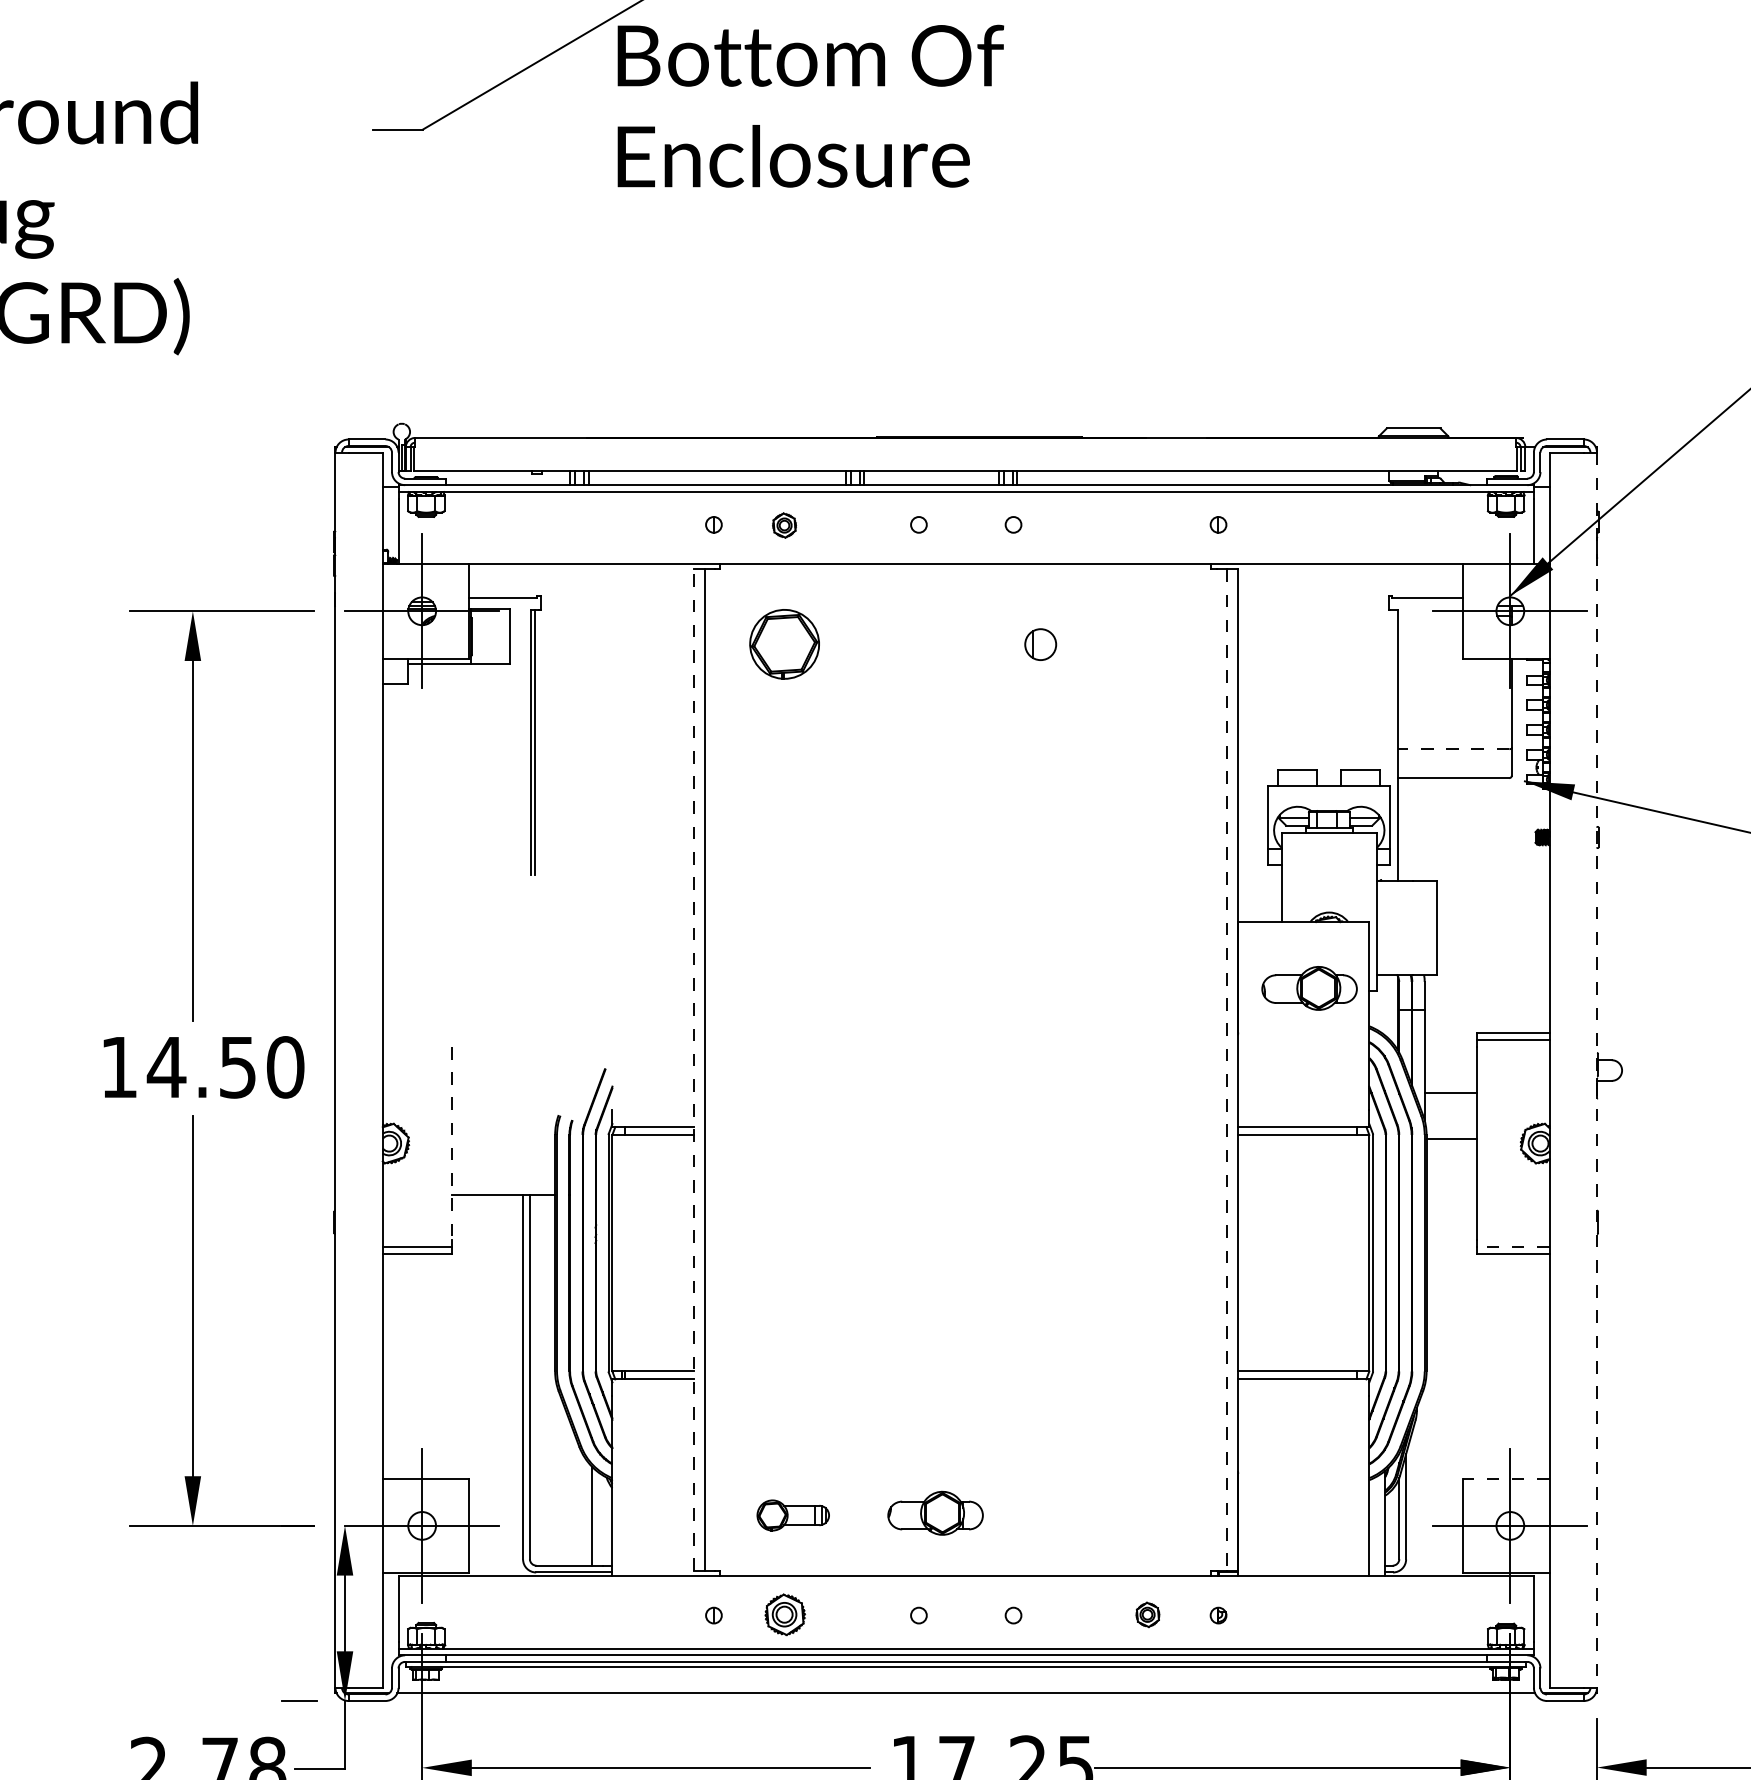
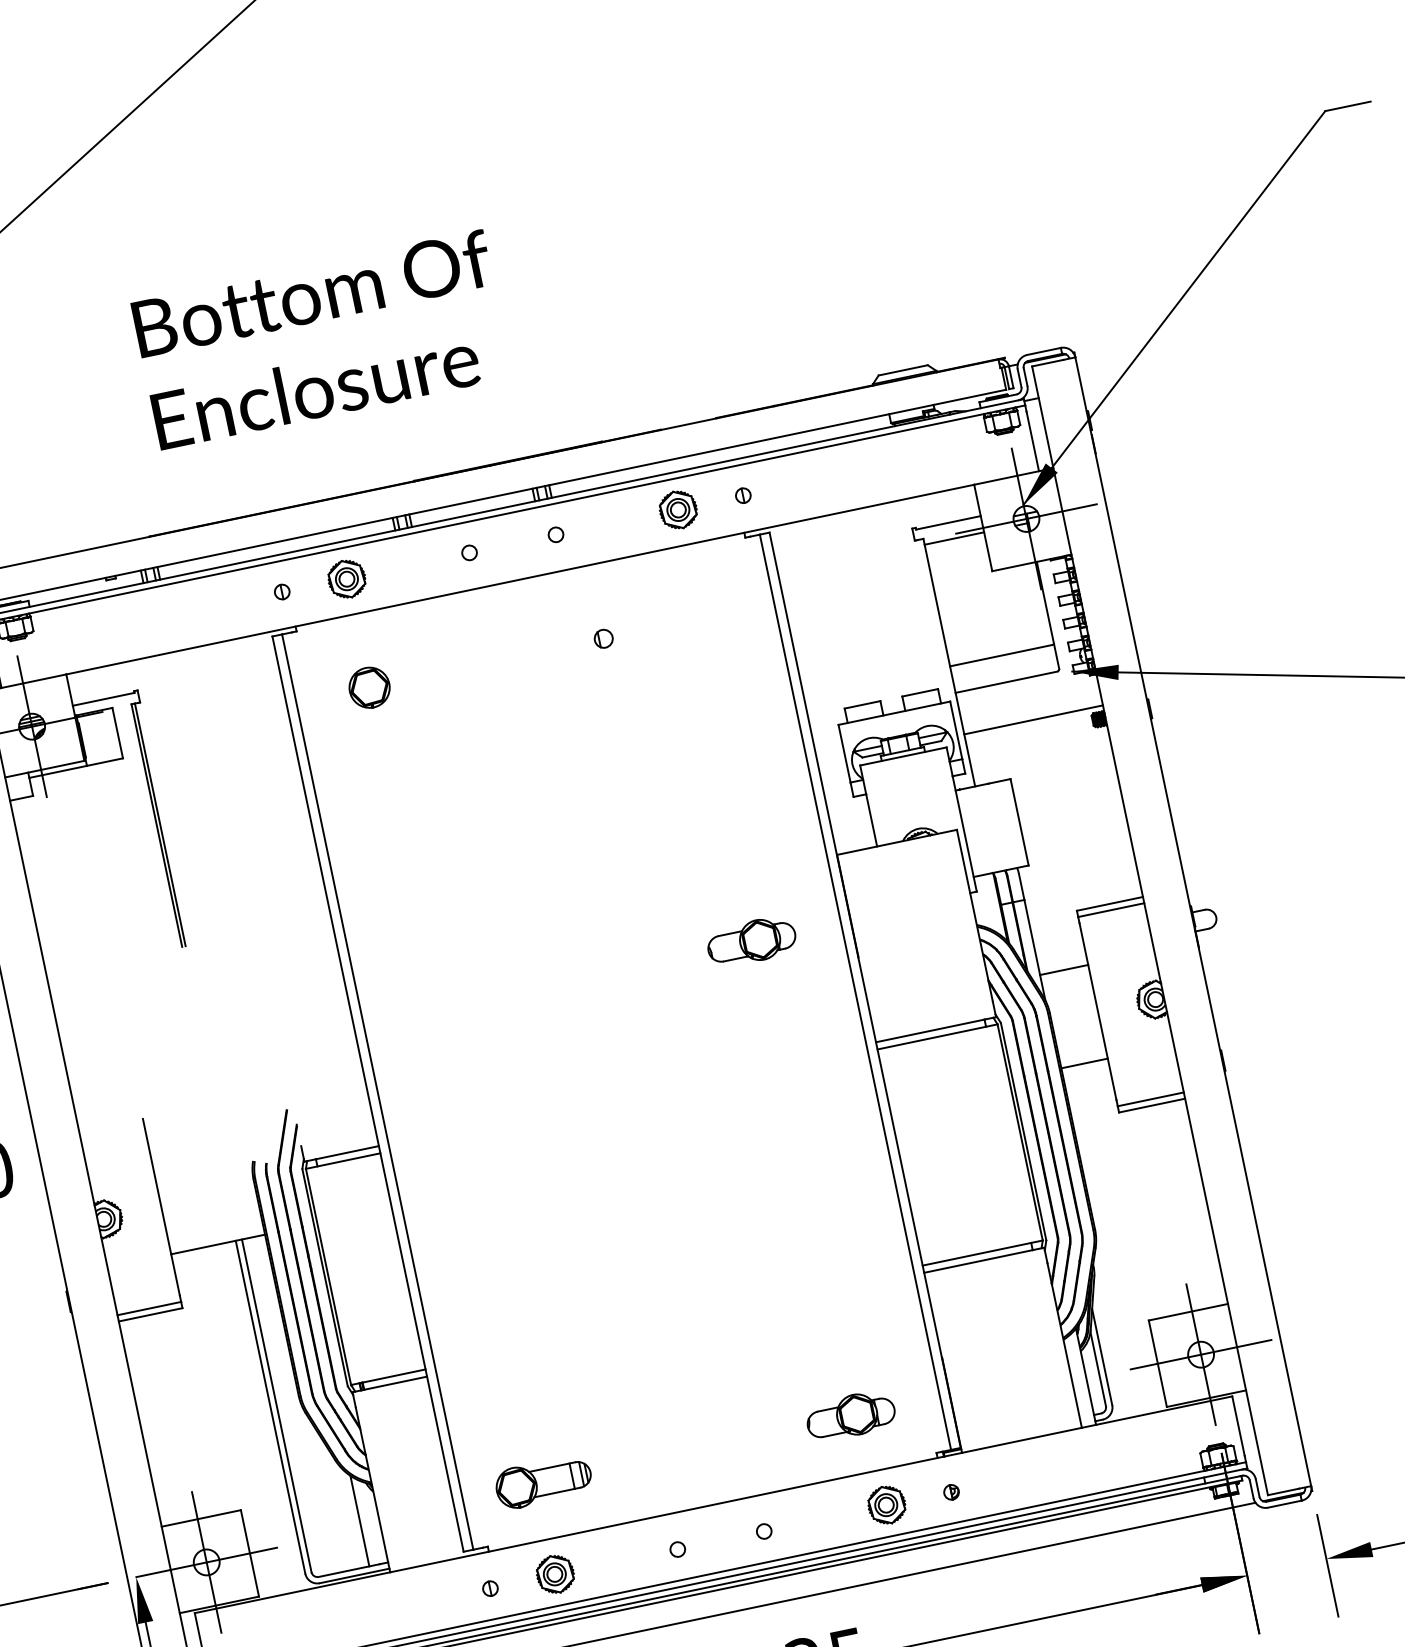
text: (810, 105) -> (321, 339), moved
part: (784, 525) -> (346, 579), size x1.67
part: (1146, 525) -> (677, 510), added
line: (1430, 616) -> (954, 538), added
part: (1040, 643) -> (603, 638), size x0.62
part: (784, 644) -> (369, 687), size x0.62
line: (1453, 749) -> (1000, 656), dashed -> solid
line: (1473, 823) -> (1033, 719), added
part: (1309, 988) -> (751, 941), moved
line: (693, 1070) -> (367, 1094), dashed -> solid
line: (1227, 1070) -> (855, 992), dashed -> solid
line: (1597, 1070) -> (1193, 921), dashed -> solid
line: (1451, 1139) -> (1084, 1064), moved
line: (452, 1143) -> (161, 1207), dashed -> solid
line: (1513, 1247) -> (1150, 1099), dashed -> solid
line: (1505, 1478) -> (1187, 1312), dashed -> solid
part: (935, 1512) -> (850, 1415), moved
part: (793, 1515) -> (544, 1482), size x1.43
part: (1147, 1614) -> (886, 1504), size x1.67

